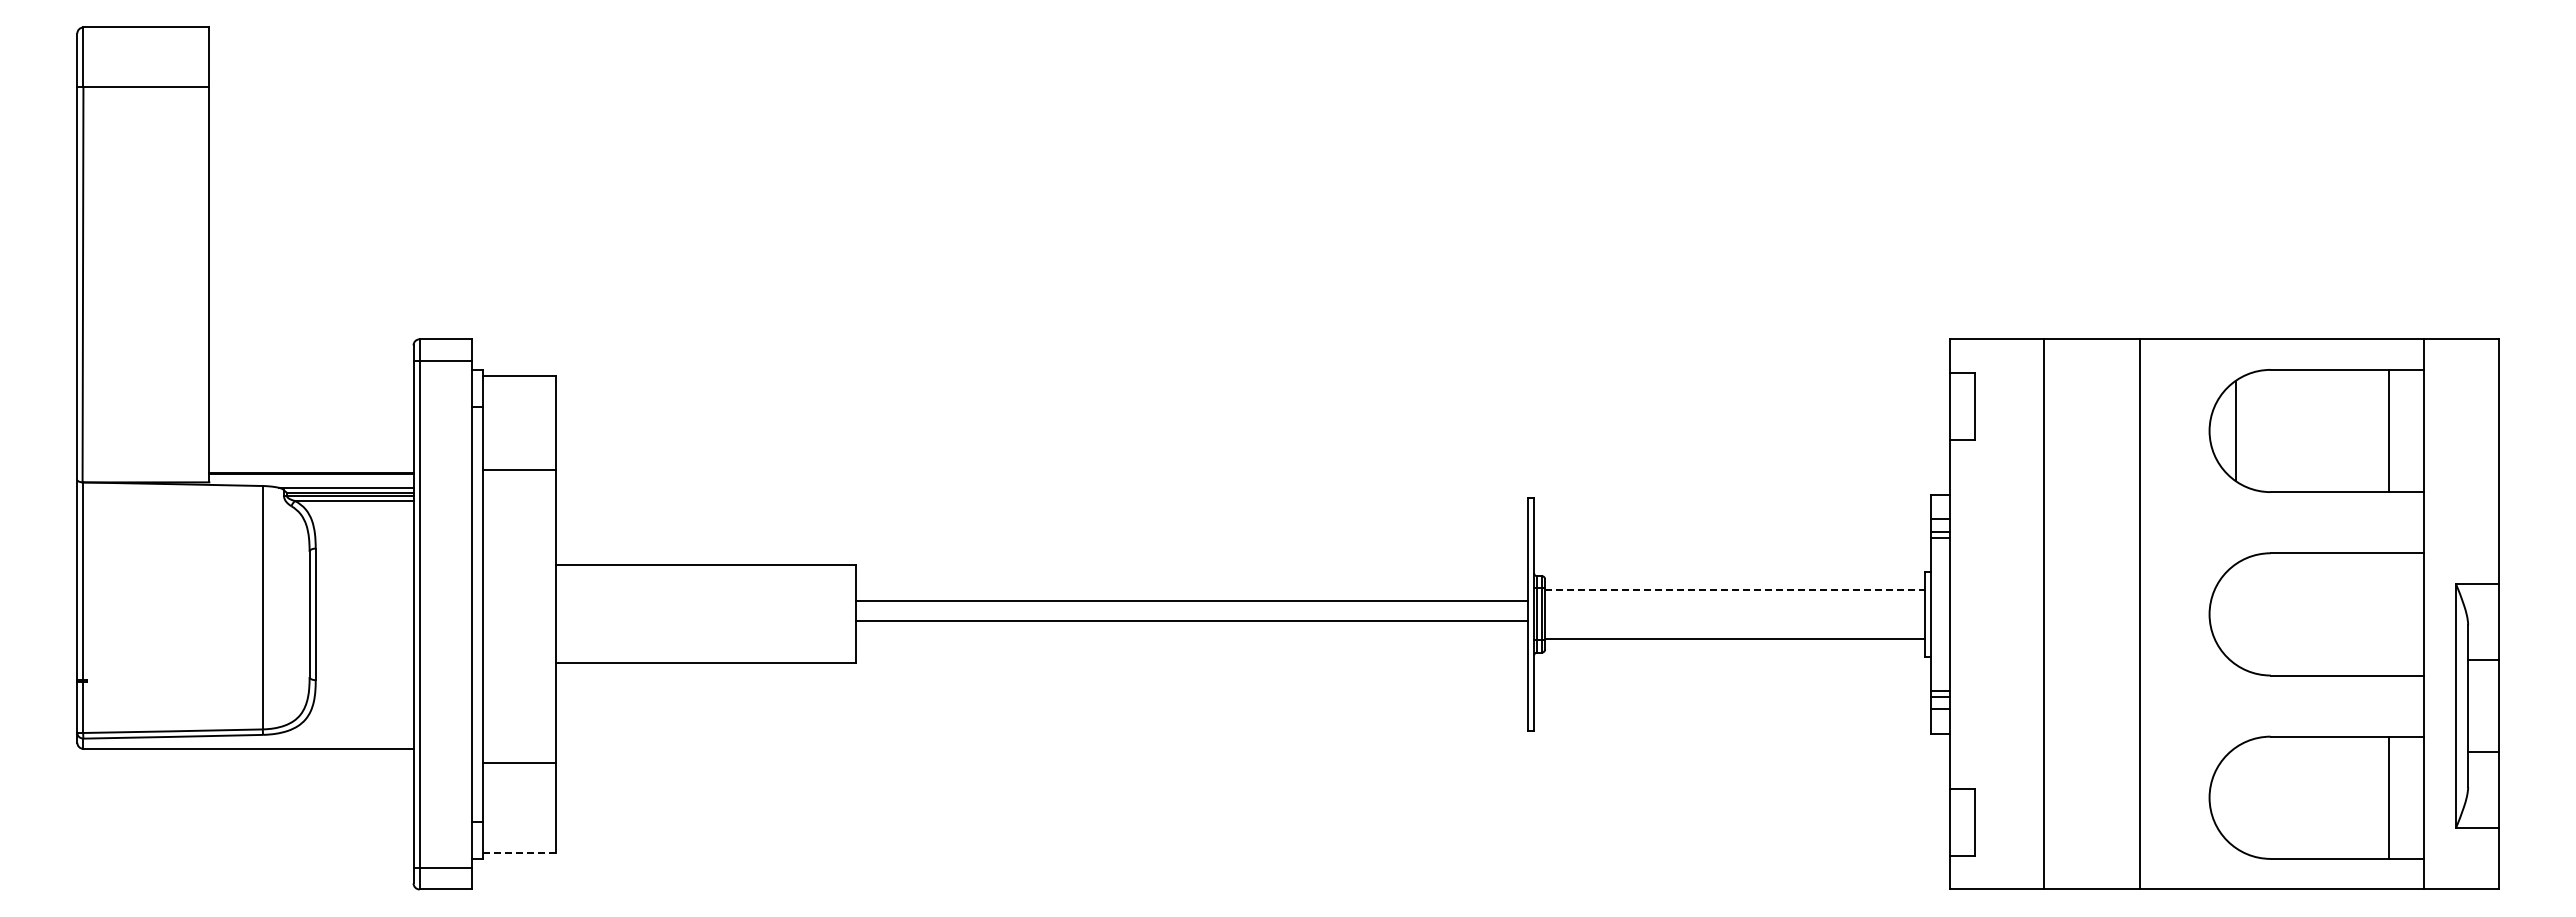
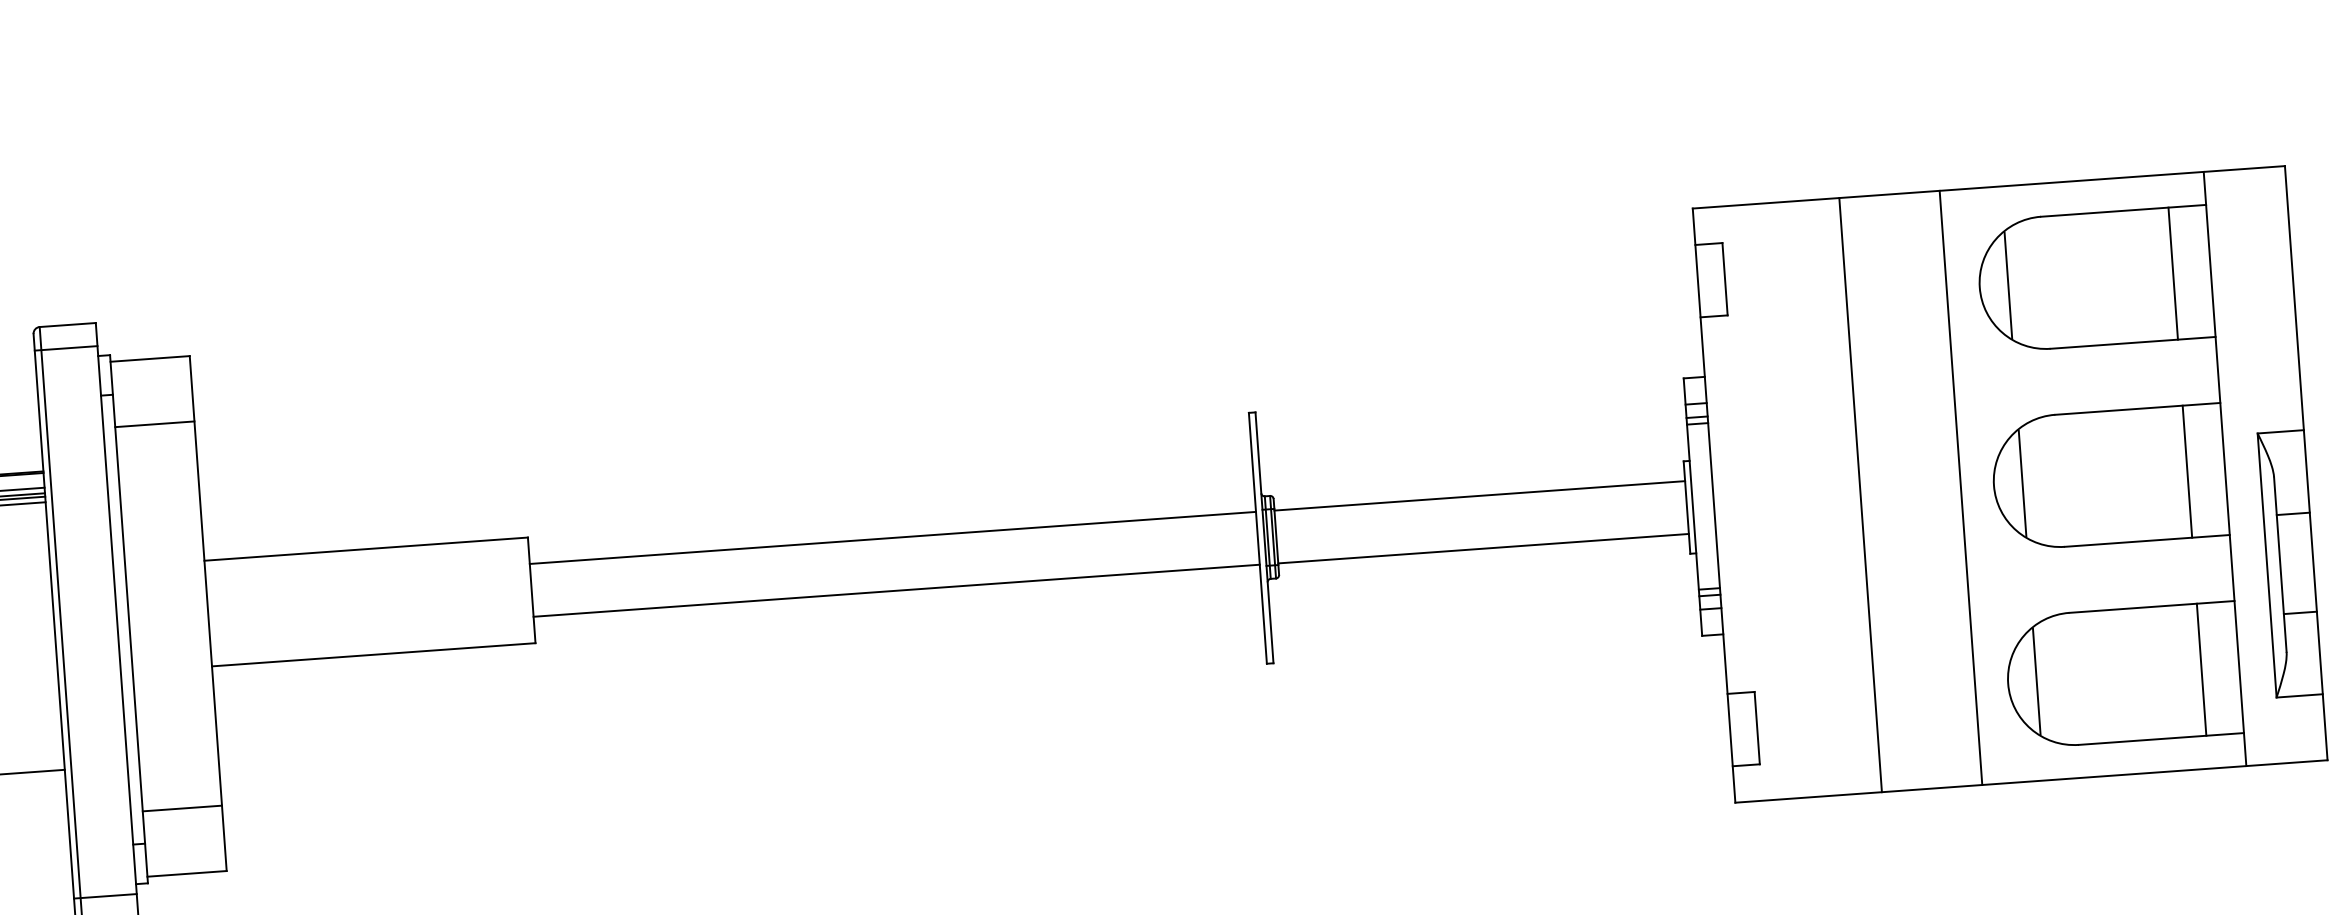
line: (518, 469) -> (153, 424), moved
line: (1735, 589) -> (1480, 495), dashed -> solid
line: (1191, 600) -> (896, 590), moved
line: (2044, 614) -> (1861, 495), moved
line: (2140, 614) -> (1961, 487), moved
line: (2236, 614) -> (2023, 483), added
line: (2388, 614) -> (2187, 471), added
line: (1191, 620) -> (892, 537), moved
line: (518, 763) -> (181, 808), moved
line: (2236, 797) -> (2037, 681), added
line: (519, 852) -> (187, 873), dashed -> solid

